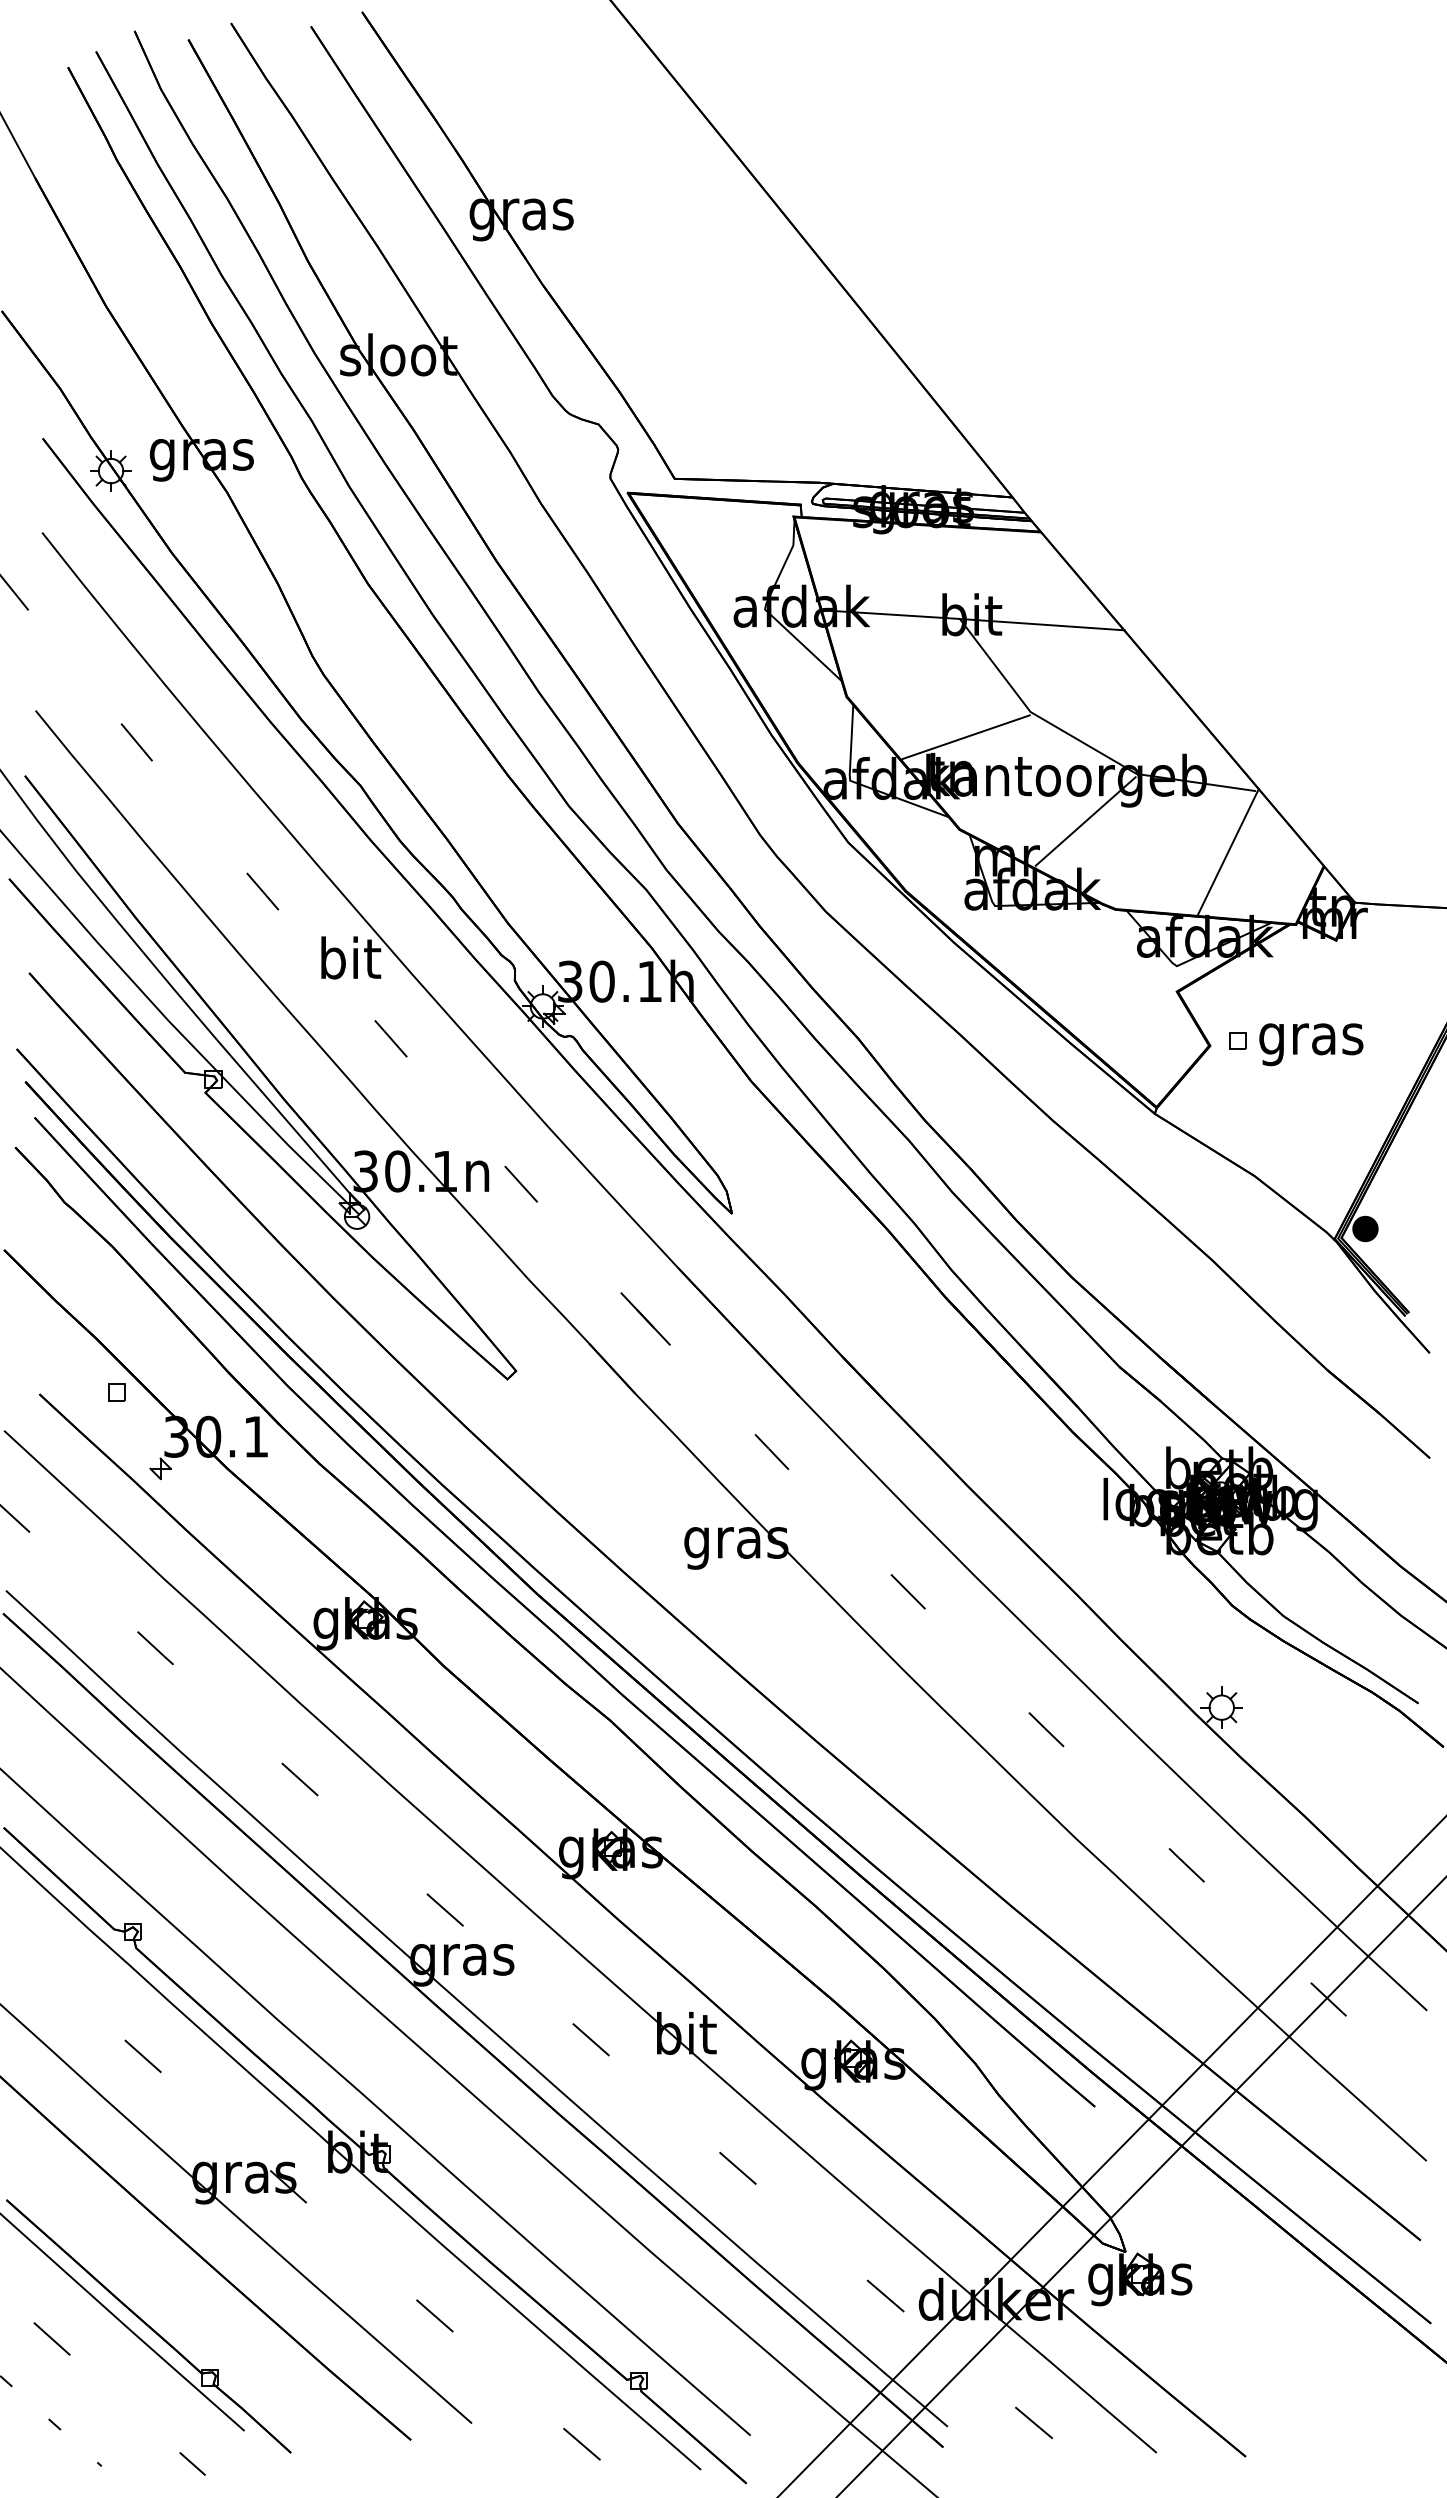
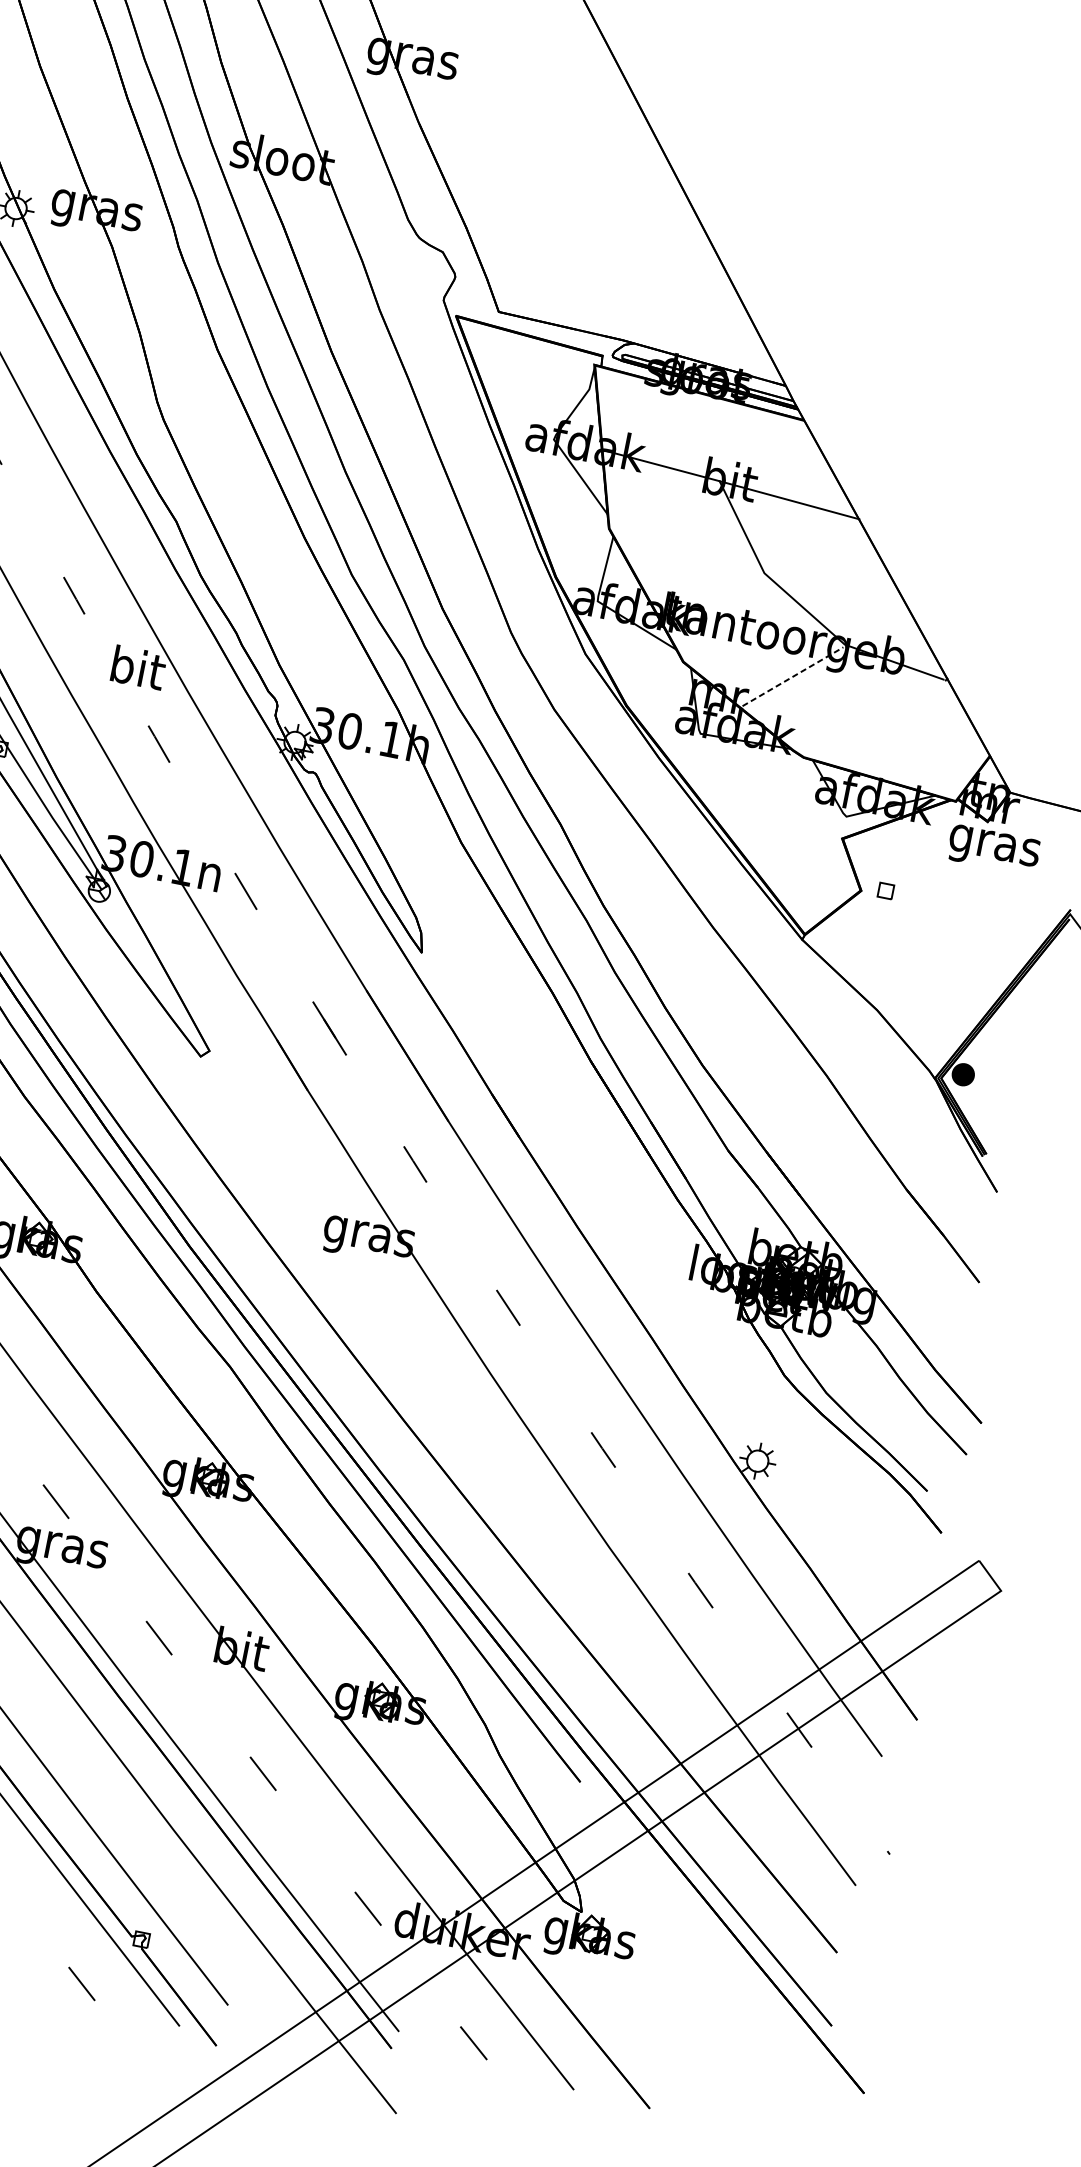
line: (965, 737) -> (704, 583), removed
line: (1085, 821) -> (792, 676), solid -> dashed
line: (1227, 853) -> (909, 728), removed
text: (1311, 1044) -> (993, 849), moved

